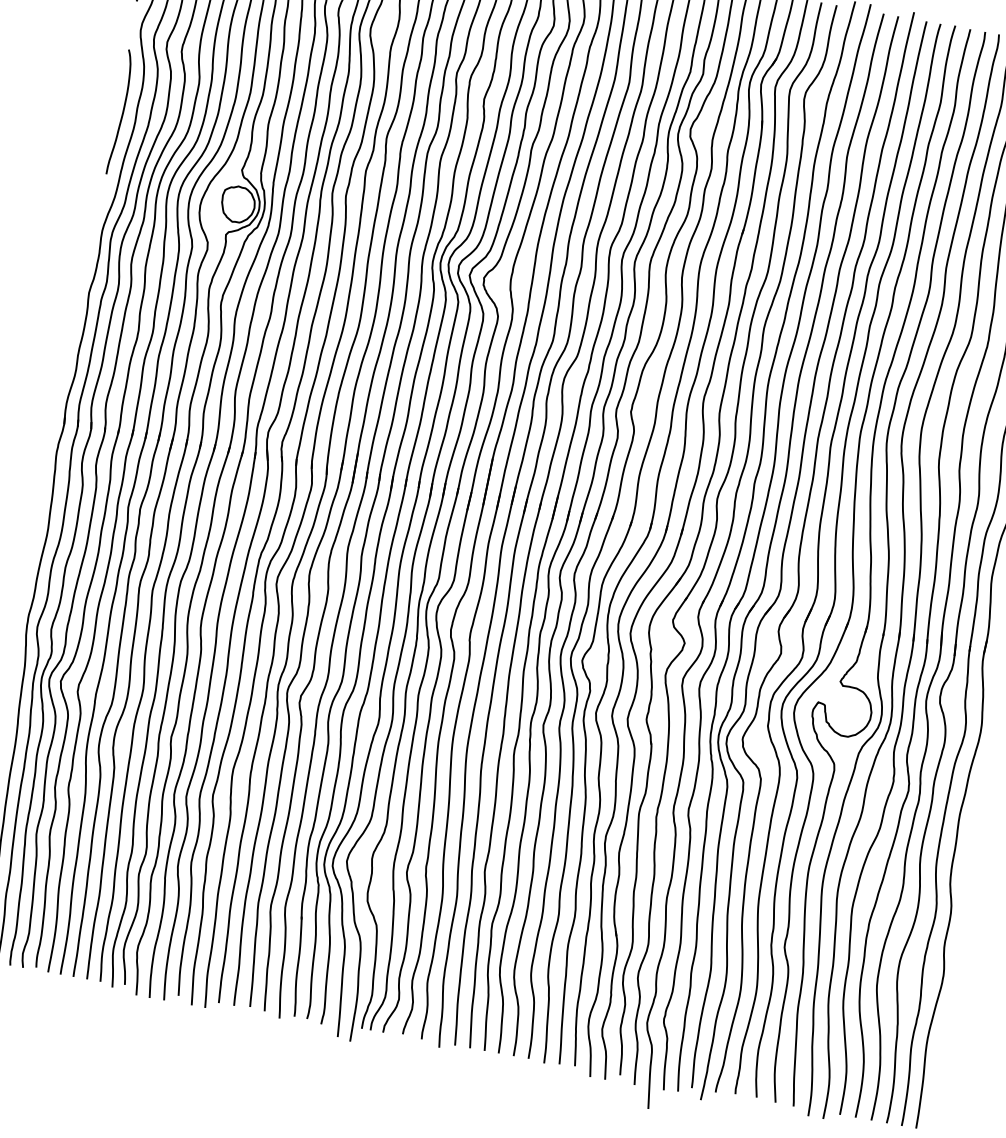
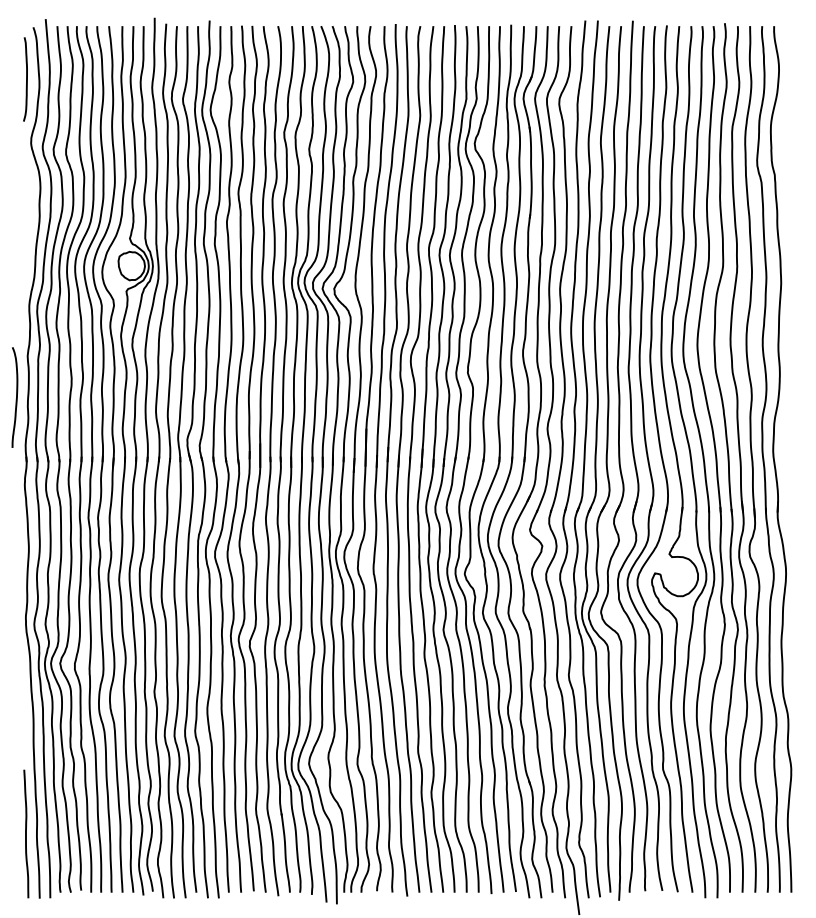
curve: (122, 112) -> (16, 397), moved

